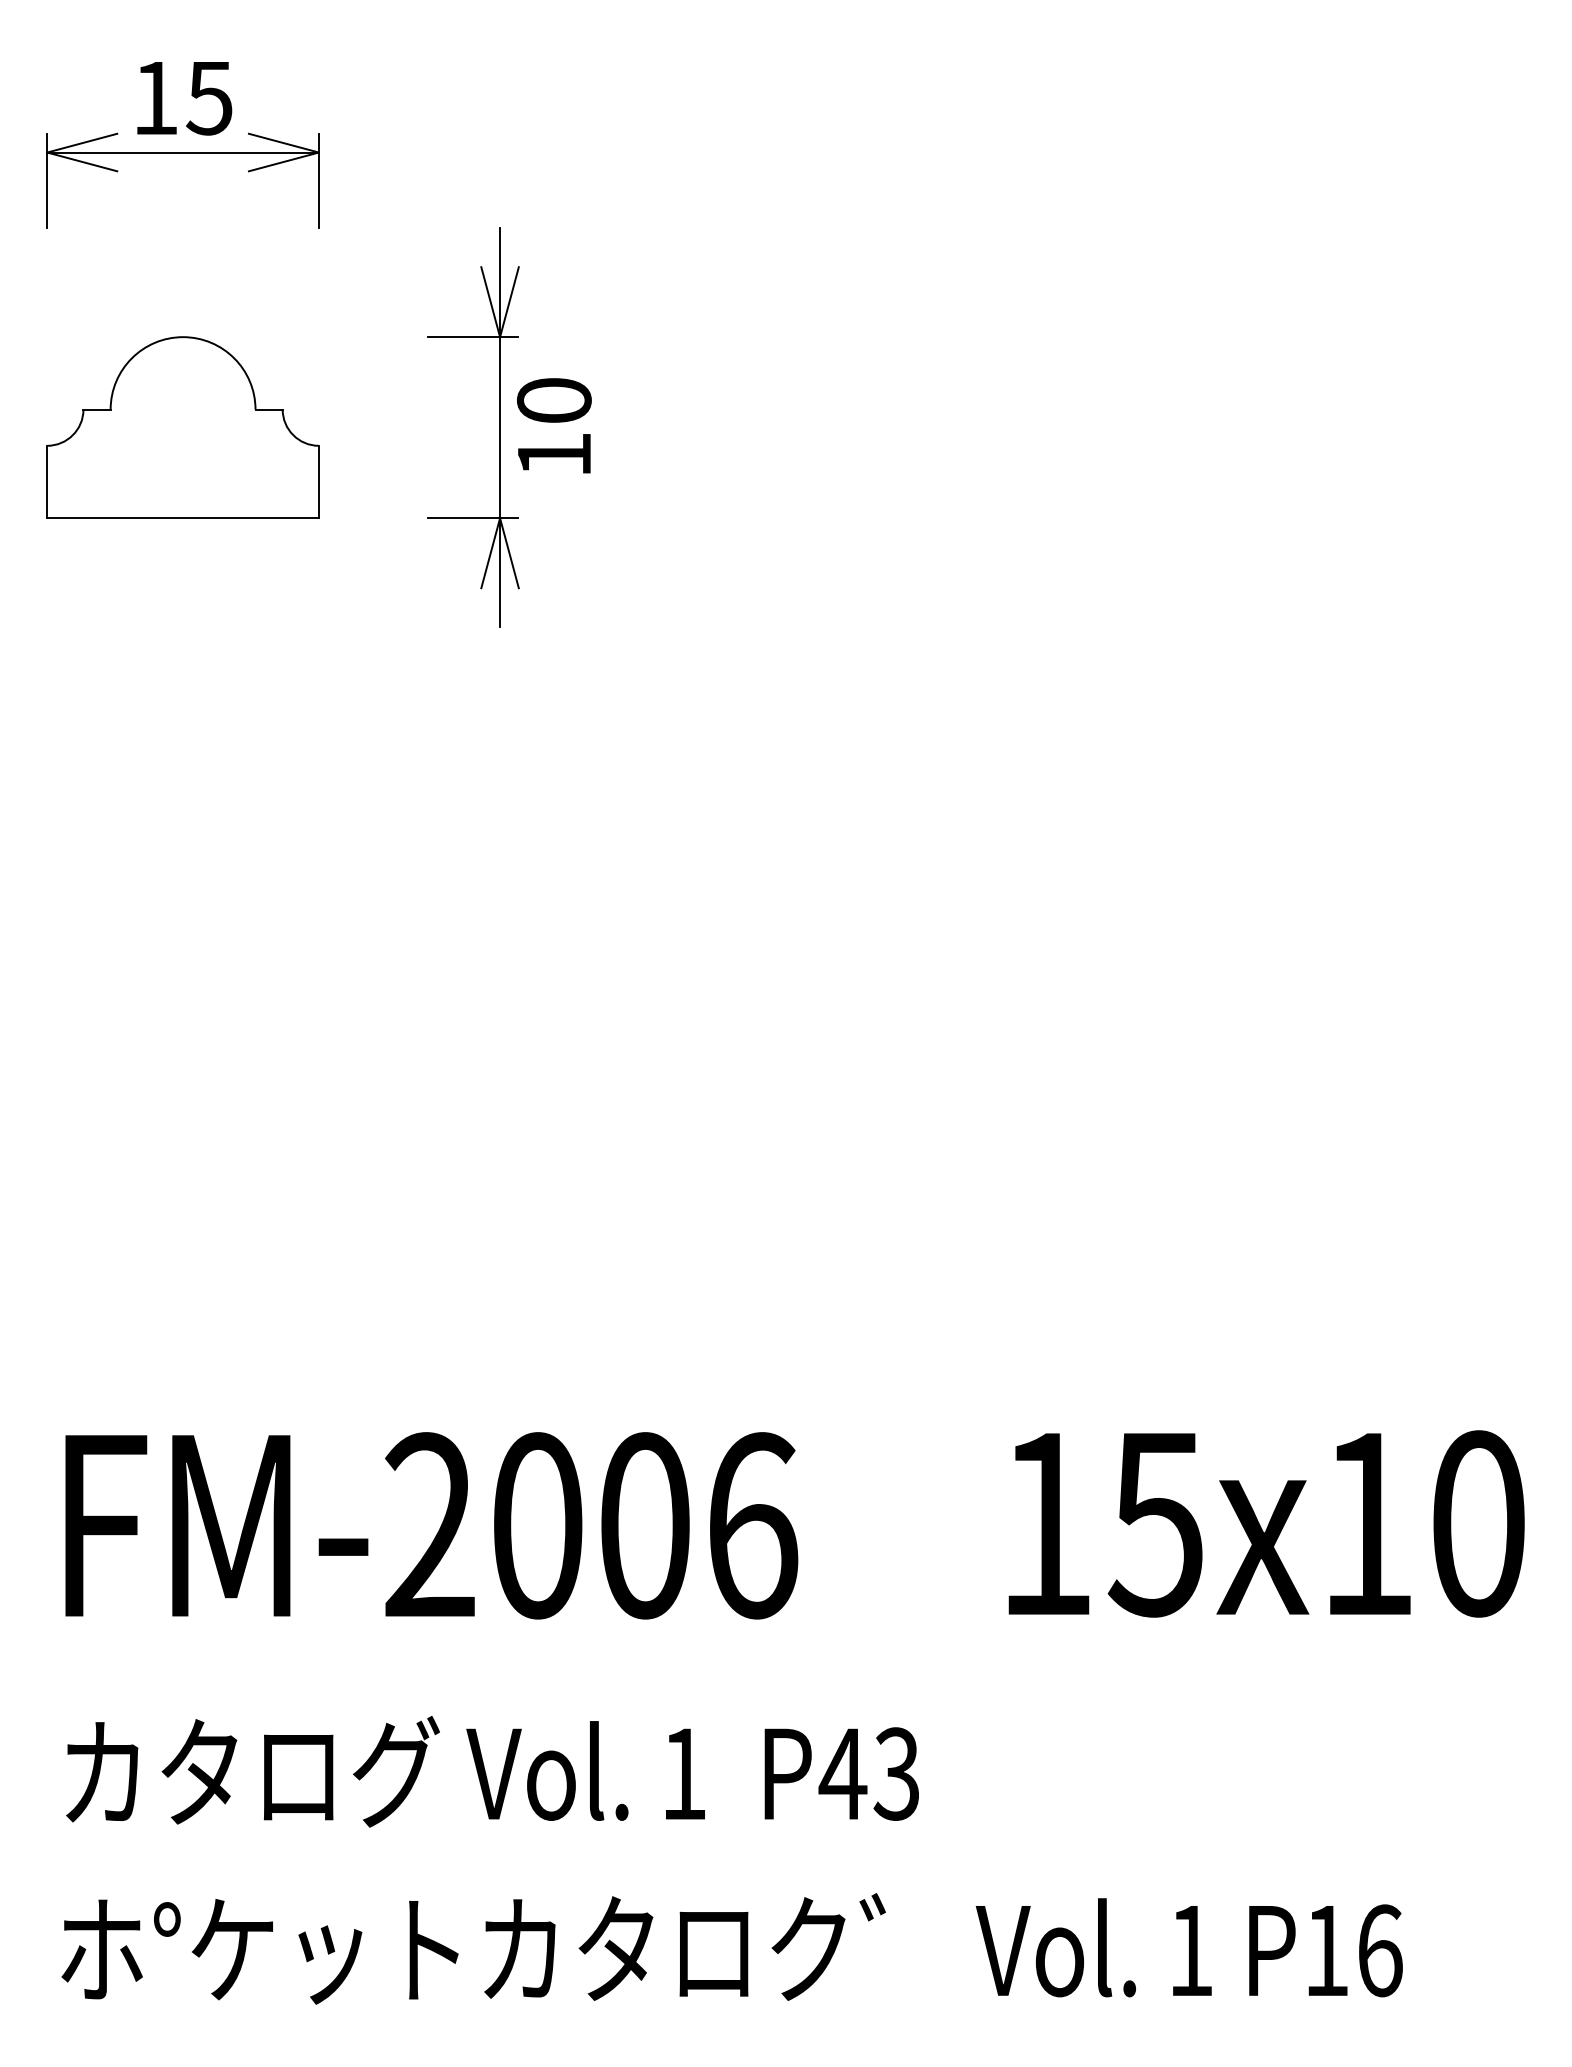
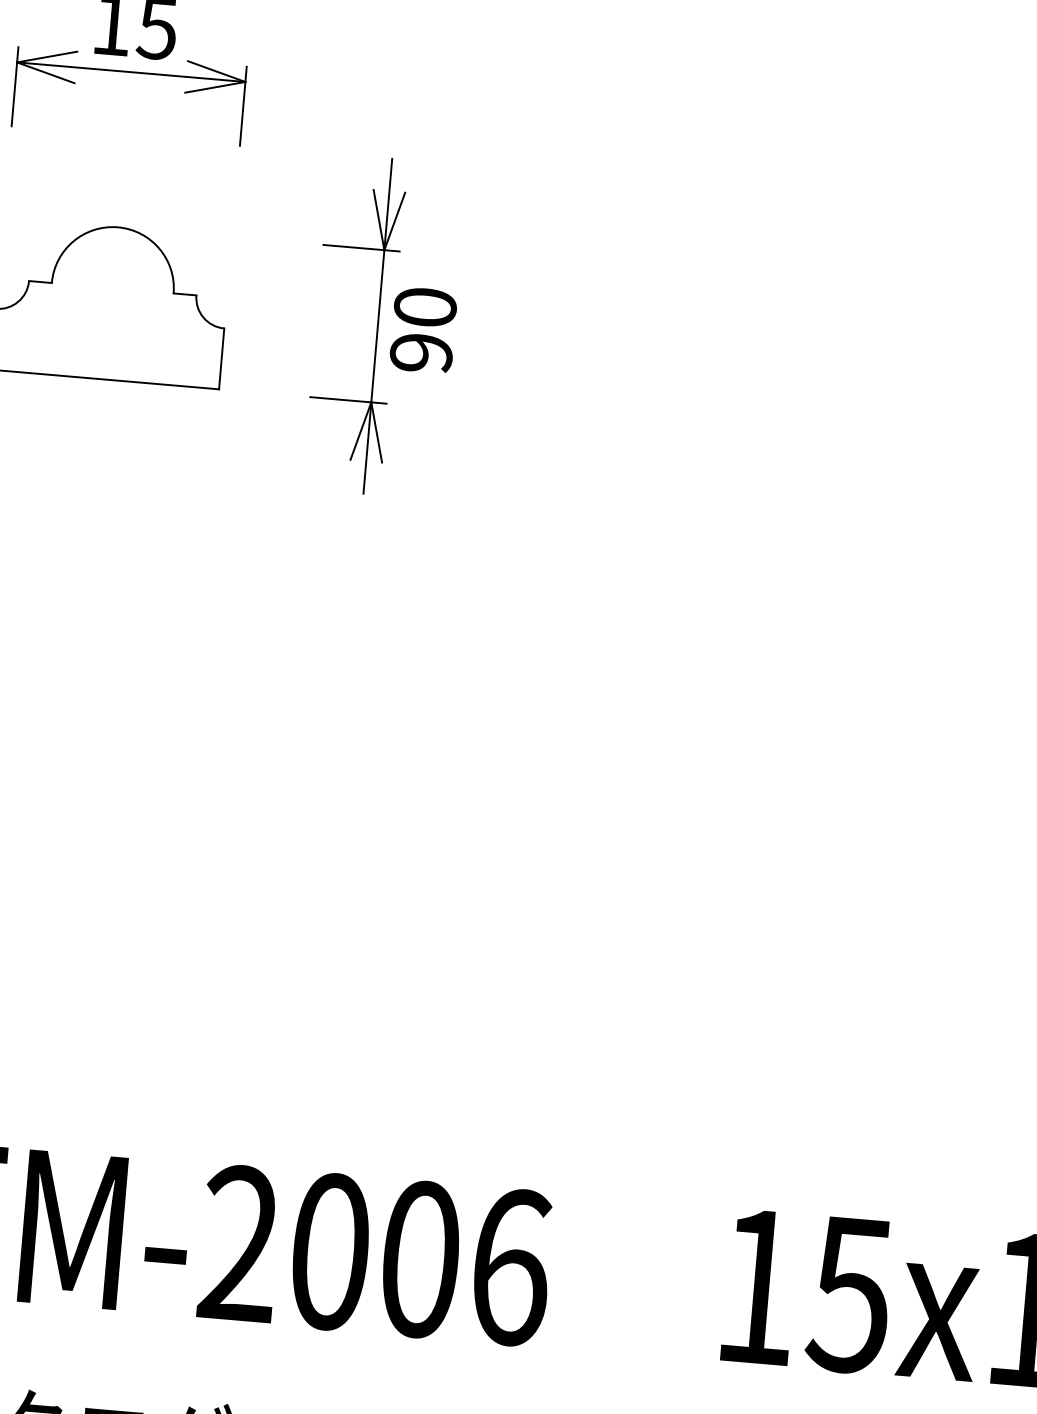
text: (554, 455) -> (421, 353), 10 -> 90

